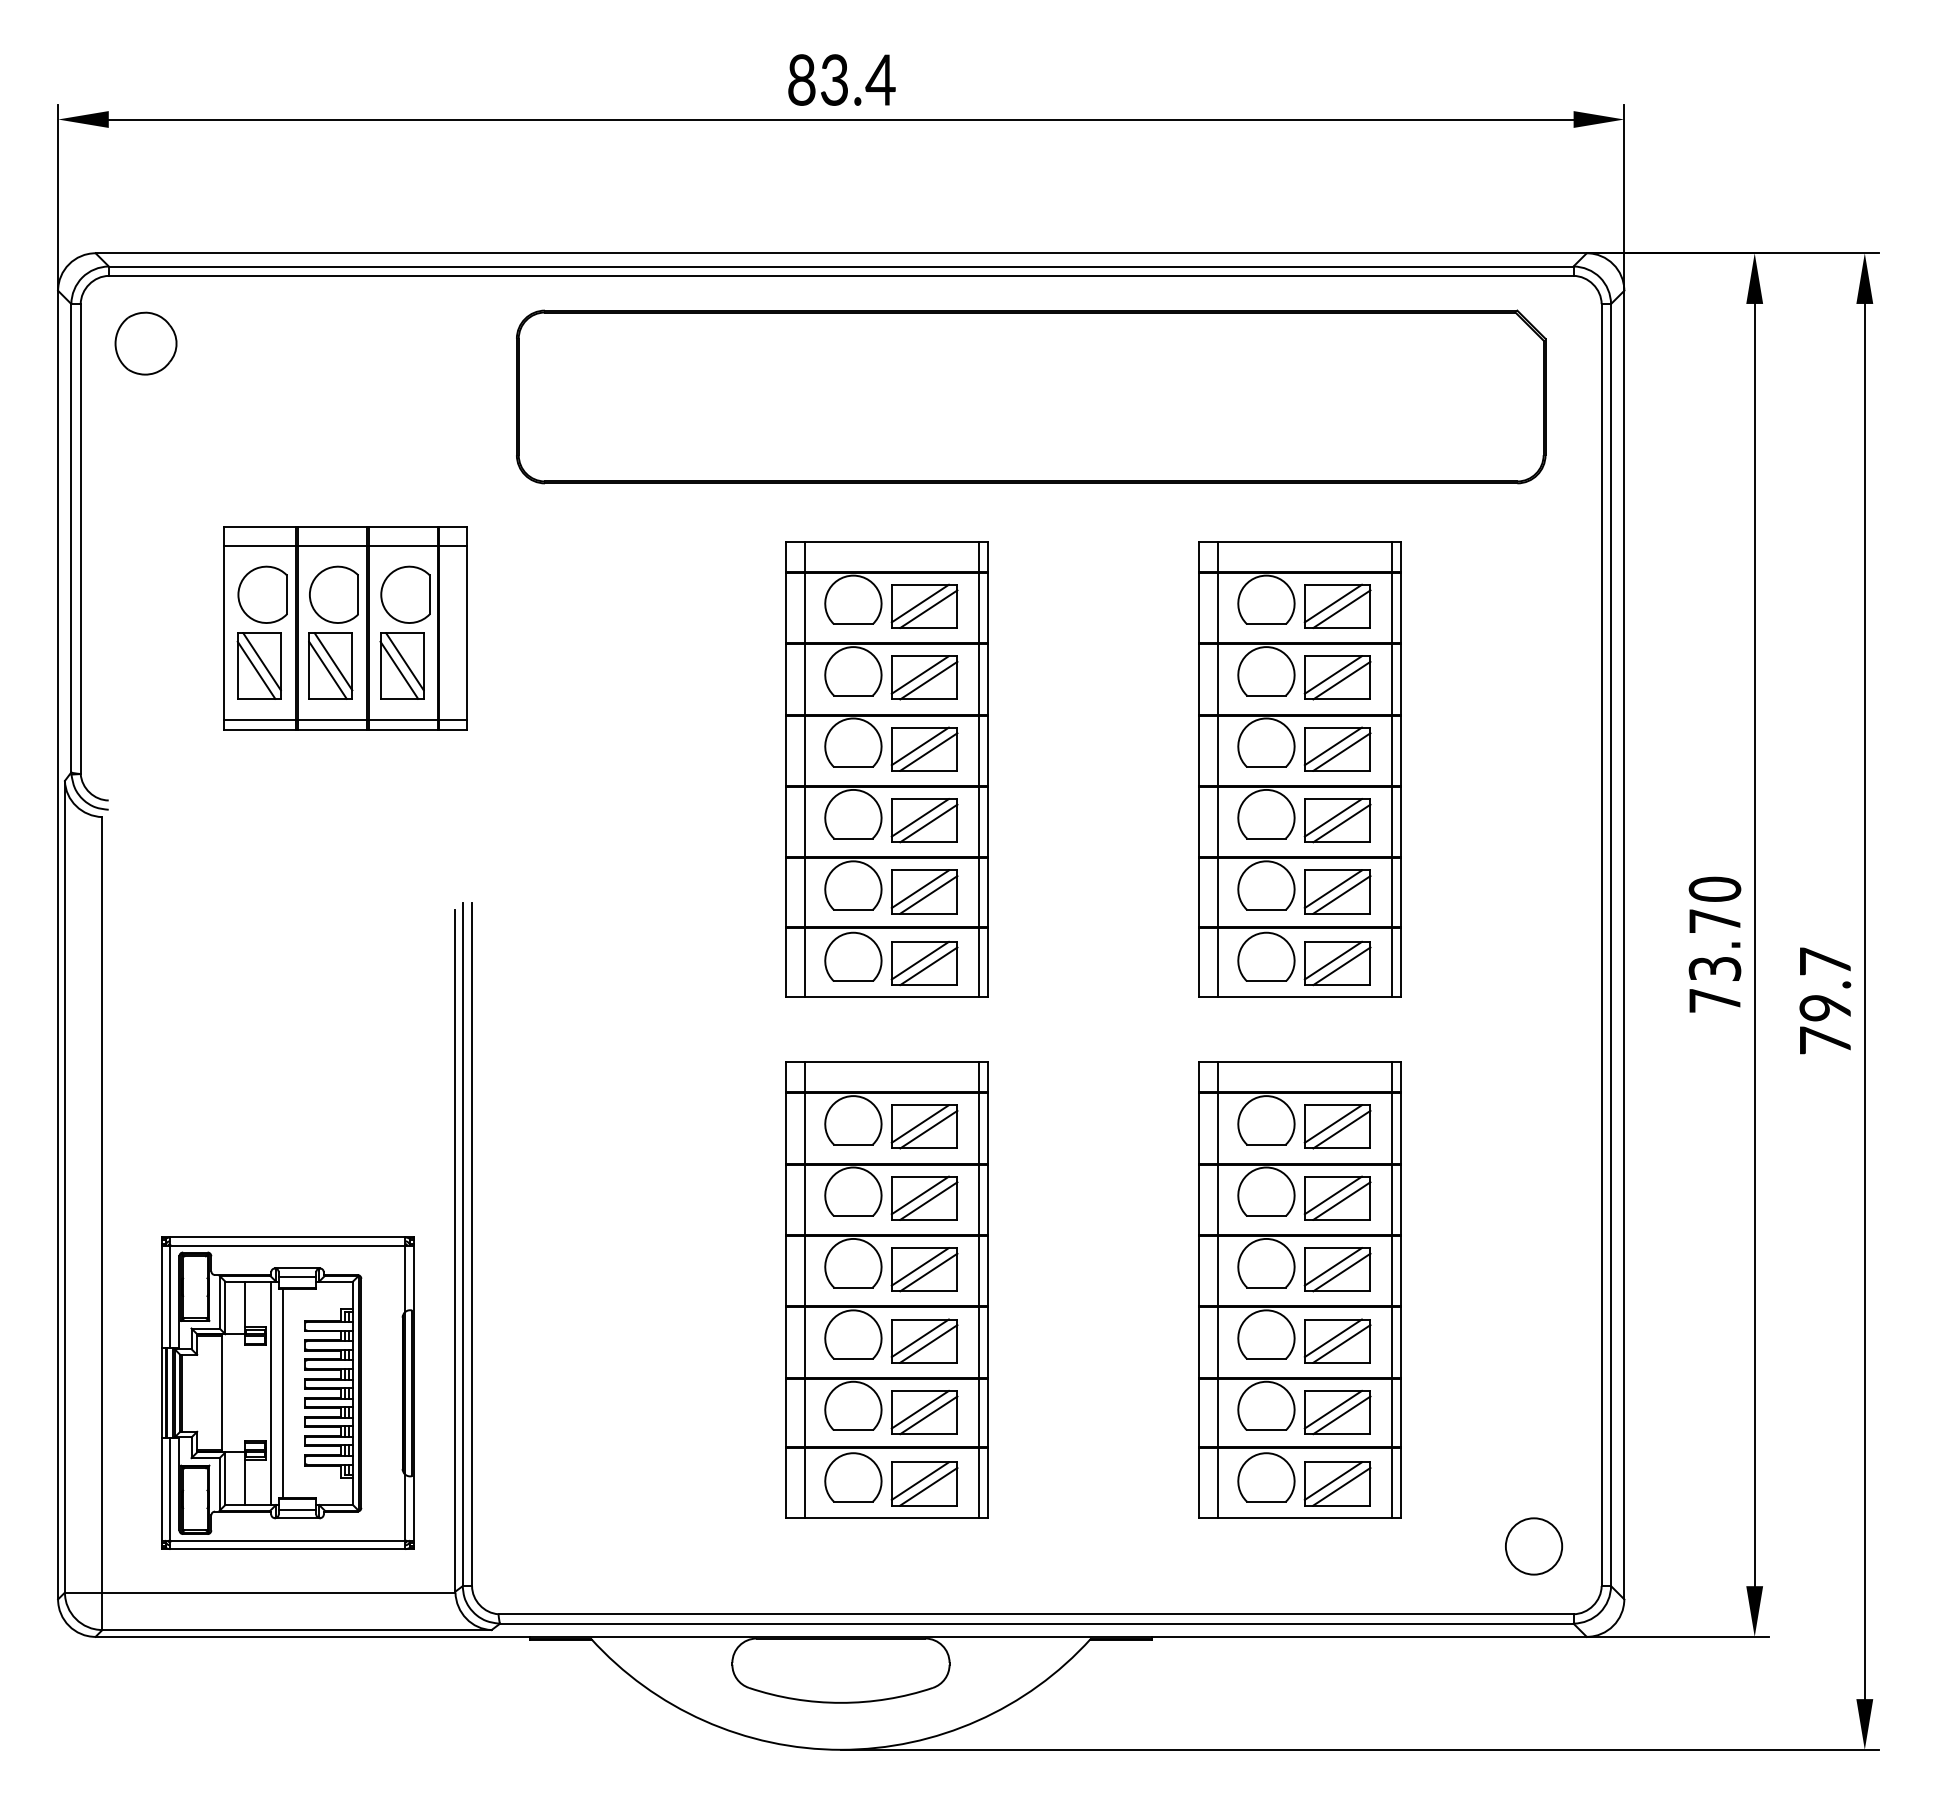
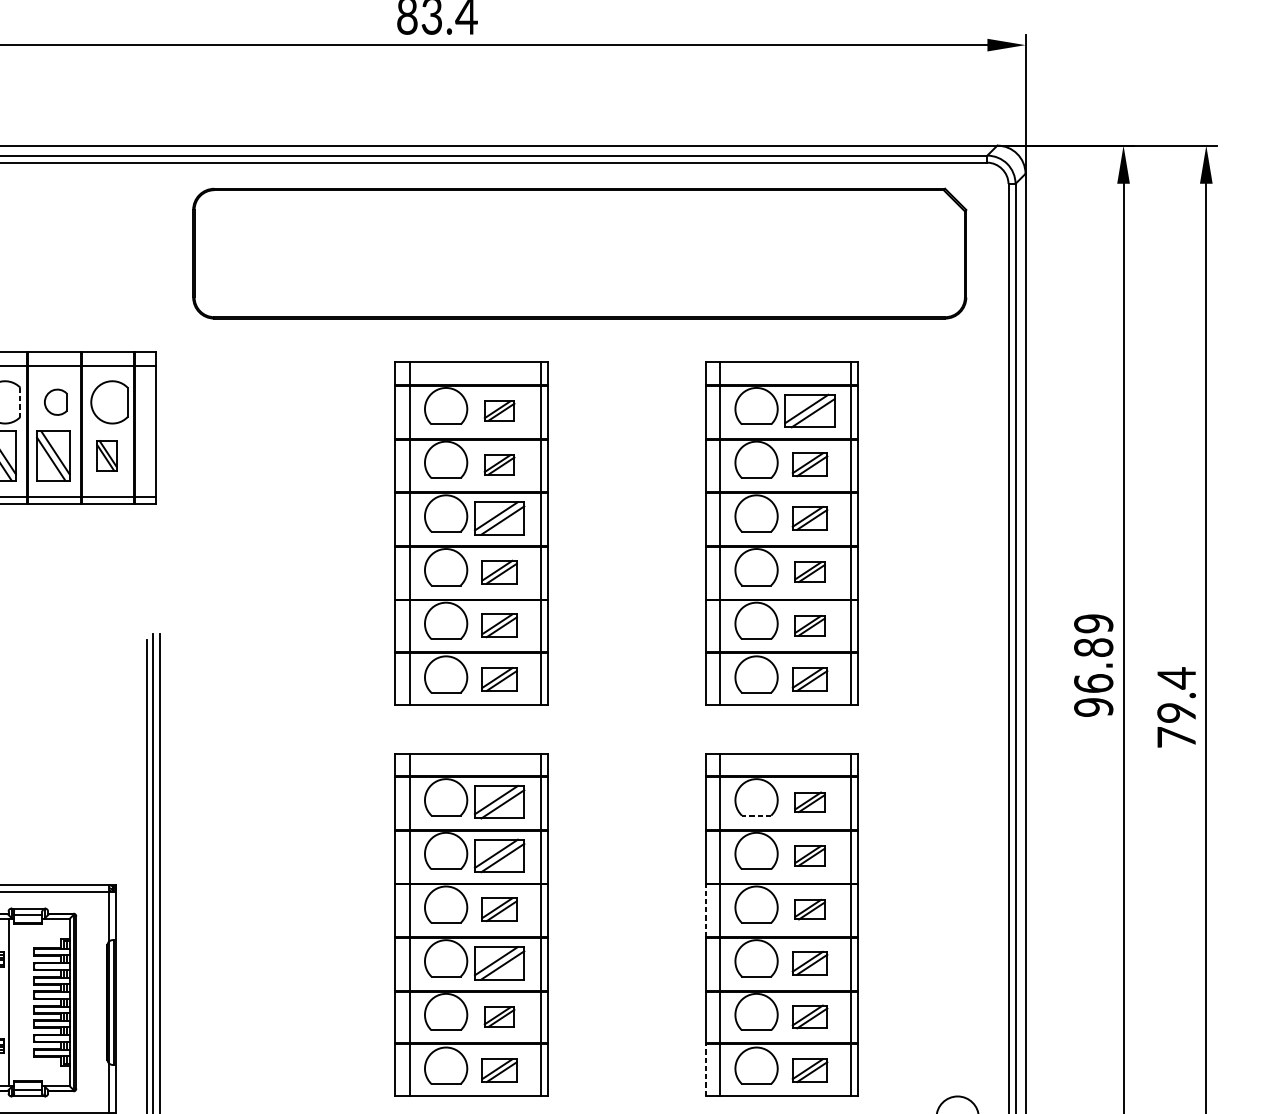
part: (333, 594) -> (55, 402), size x0.6
line: (287, 595) -> (20, 402), solid -> dashed
part: (924, 605) -> (499, 410), size x0.6
part: (401, 665) -> (106, 455), size x0.6
part: (924, 677) -> (499, 464), size x0.6
part: (1337, 677) -> (809, 464), size x0.7
part: (1337, 748) -> (809, 517), size x0.7
part: (924, 820) -> (499, 571), size x0.7
part: (1337, 820) -> (809, 571), size x0.6
part: (924, 891) -> (499, 625), size x0.7
part: (1337, 891) -> (809, 625), size x0.6
text: (1714, 944) -> (1093, 665), 73.70 -> 96.89
text: (1825, 962) -> (1176, 678), 79.7 -> 79.4
part: (924, 963) -> (499, 679), size x0.7
part: (1337, 963) -> (809, 679), size x0.7
part: (1337, 1126) -> (809, 801), size x0.6
line: (1265, 1144) -> (755, 815), solid -> dashed
part: (1337, 1197) -> (809, 855), size x0.6
part: (924, 1269) -> (499, 909), size x0.7
part: (1337, 1269) -> (809, 909), size x0.6
line: (1198, 1270) -> (705, 910), solid -> dashed
part: (1337, 1340) -> (809, 962), size x0.7
line: (282, 1393) -> (17, 1002), removed
part: (924, 1412) -> (499, 1016), size x0.6
part: (1337, 1412) -> (809, 1016), size x0.7
line: (1198, 1482) -> (705, 1069), solid -> dashed
part: (924, 1483) -> (499, 1070), size x0.7
part: (1337, 1483) -> (809, 1070), size x0.7

